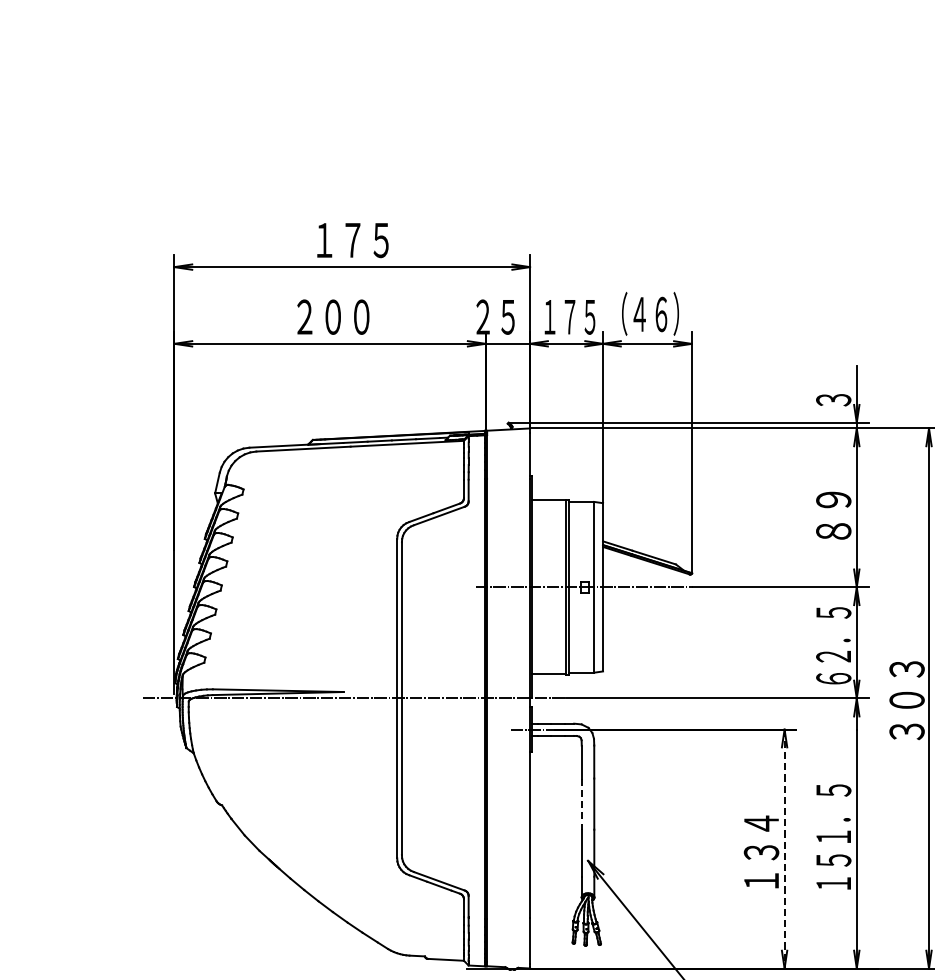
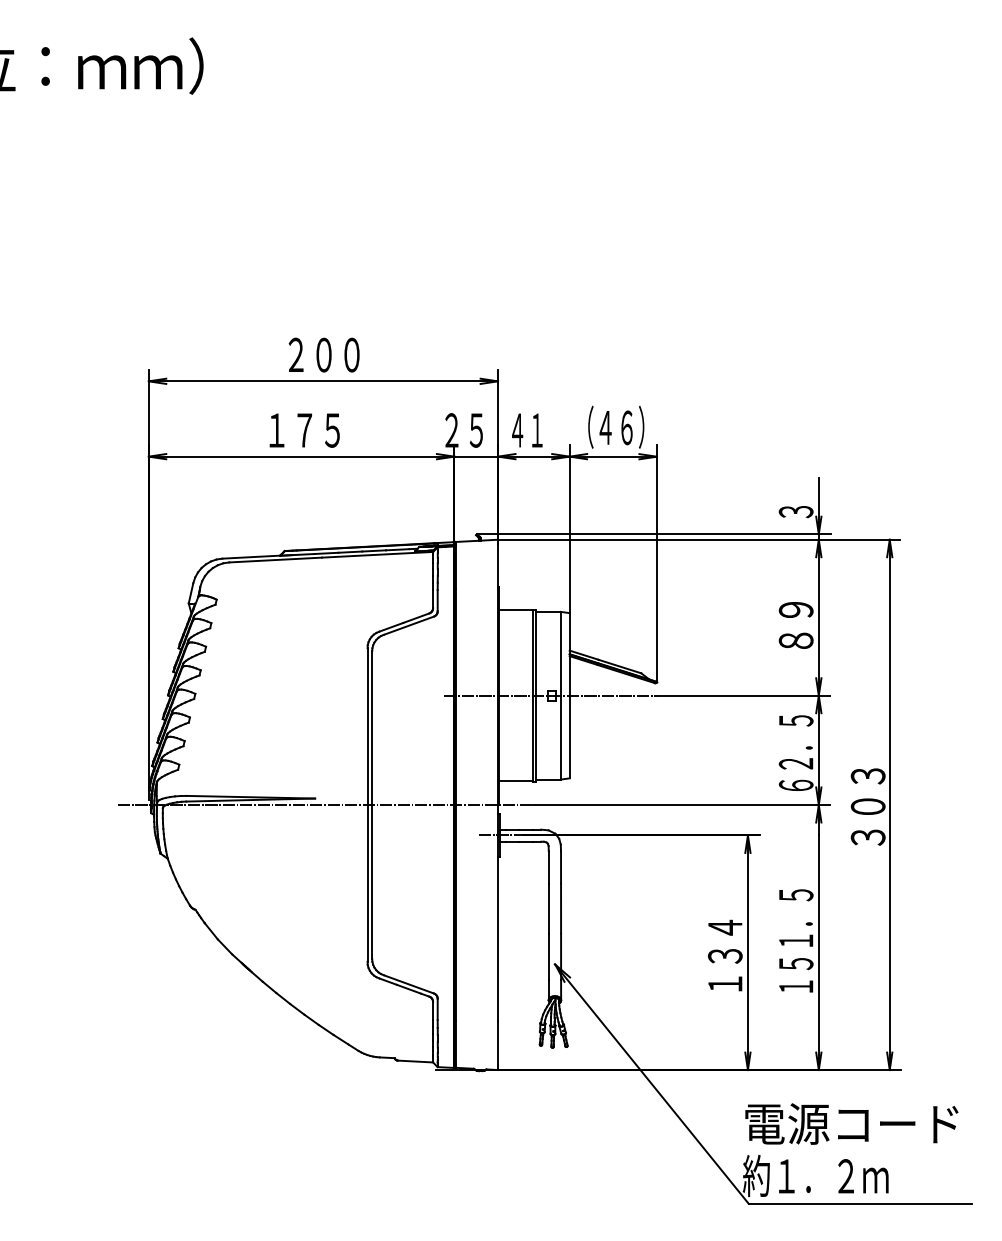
text: (352, 239) -> (323, 354), １７５ -> ２００
text: (332, 317) -> (304, 430), ２００ -> １７５
text: (569, 317) -> (536, 430), １７５ -> ４１
line: (581, 805) -> (548, 909), dashed -> solid
line: (784, 849) -> (747, 953), dashed -> solid

